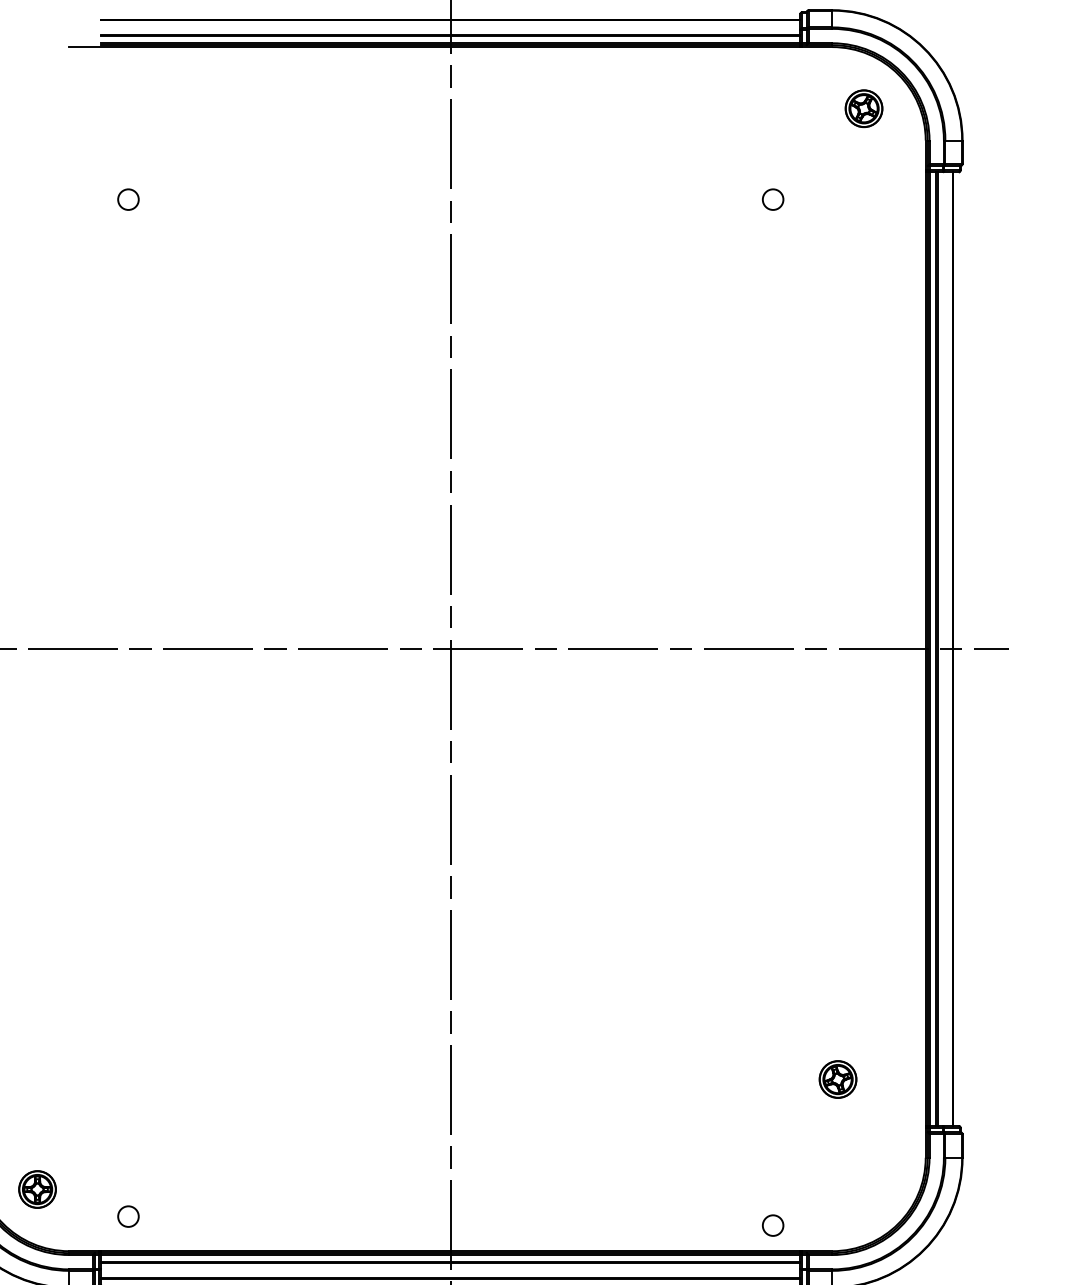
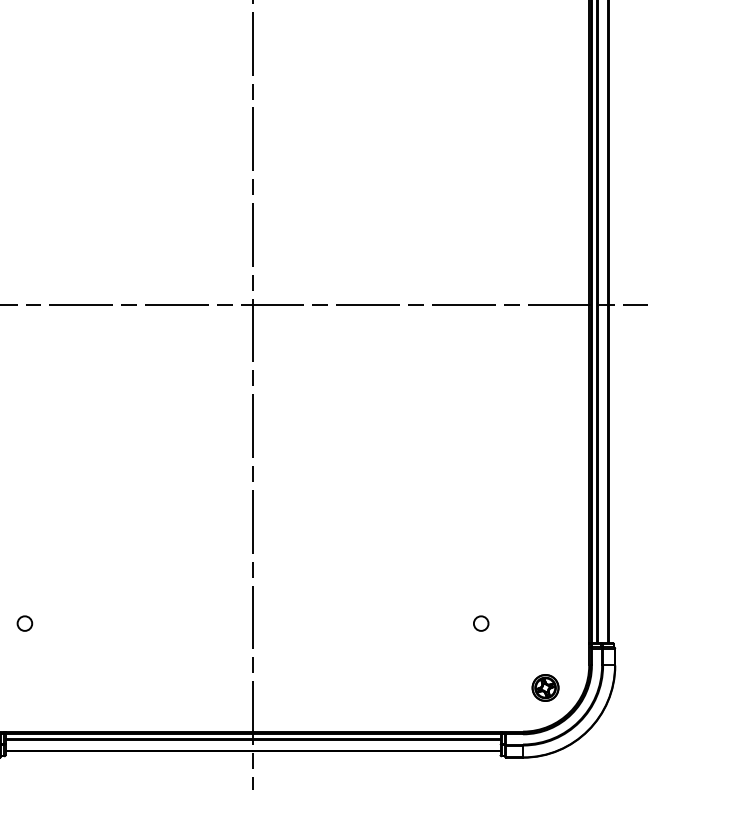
part: (837, 1079) -> (545, 687), moved
circle: (128, 1216) -> (24, 623), moved
circle: (773, 1225) -> (481, 623), moved

